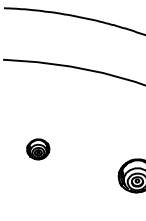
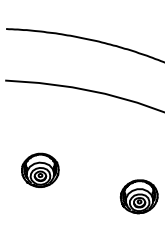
part: (38, 148) -> (40, 169), size x1.67

